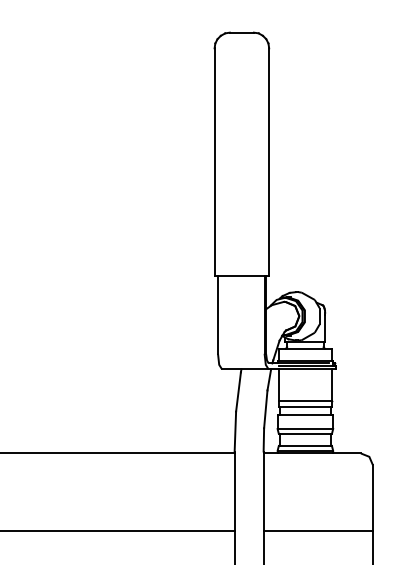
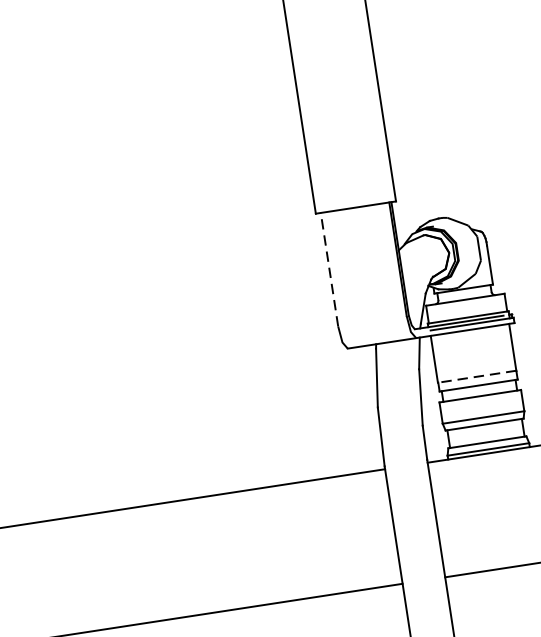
line: (218, 315) -> (330, 270), solid -> dashed
line: (305, 401) -> (477, 376), solid -> dashed

